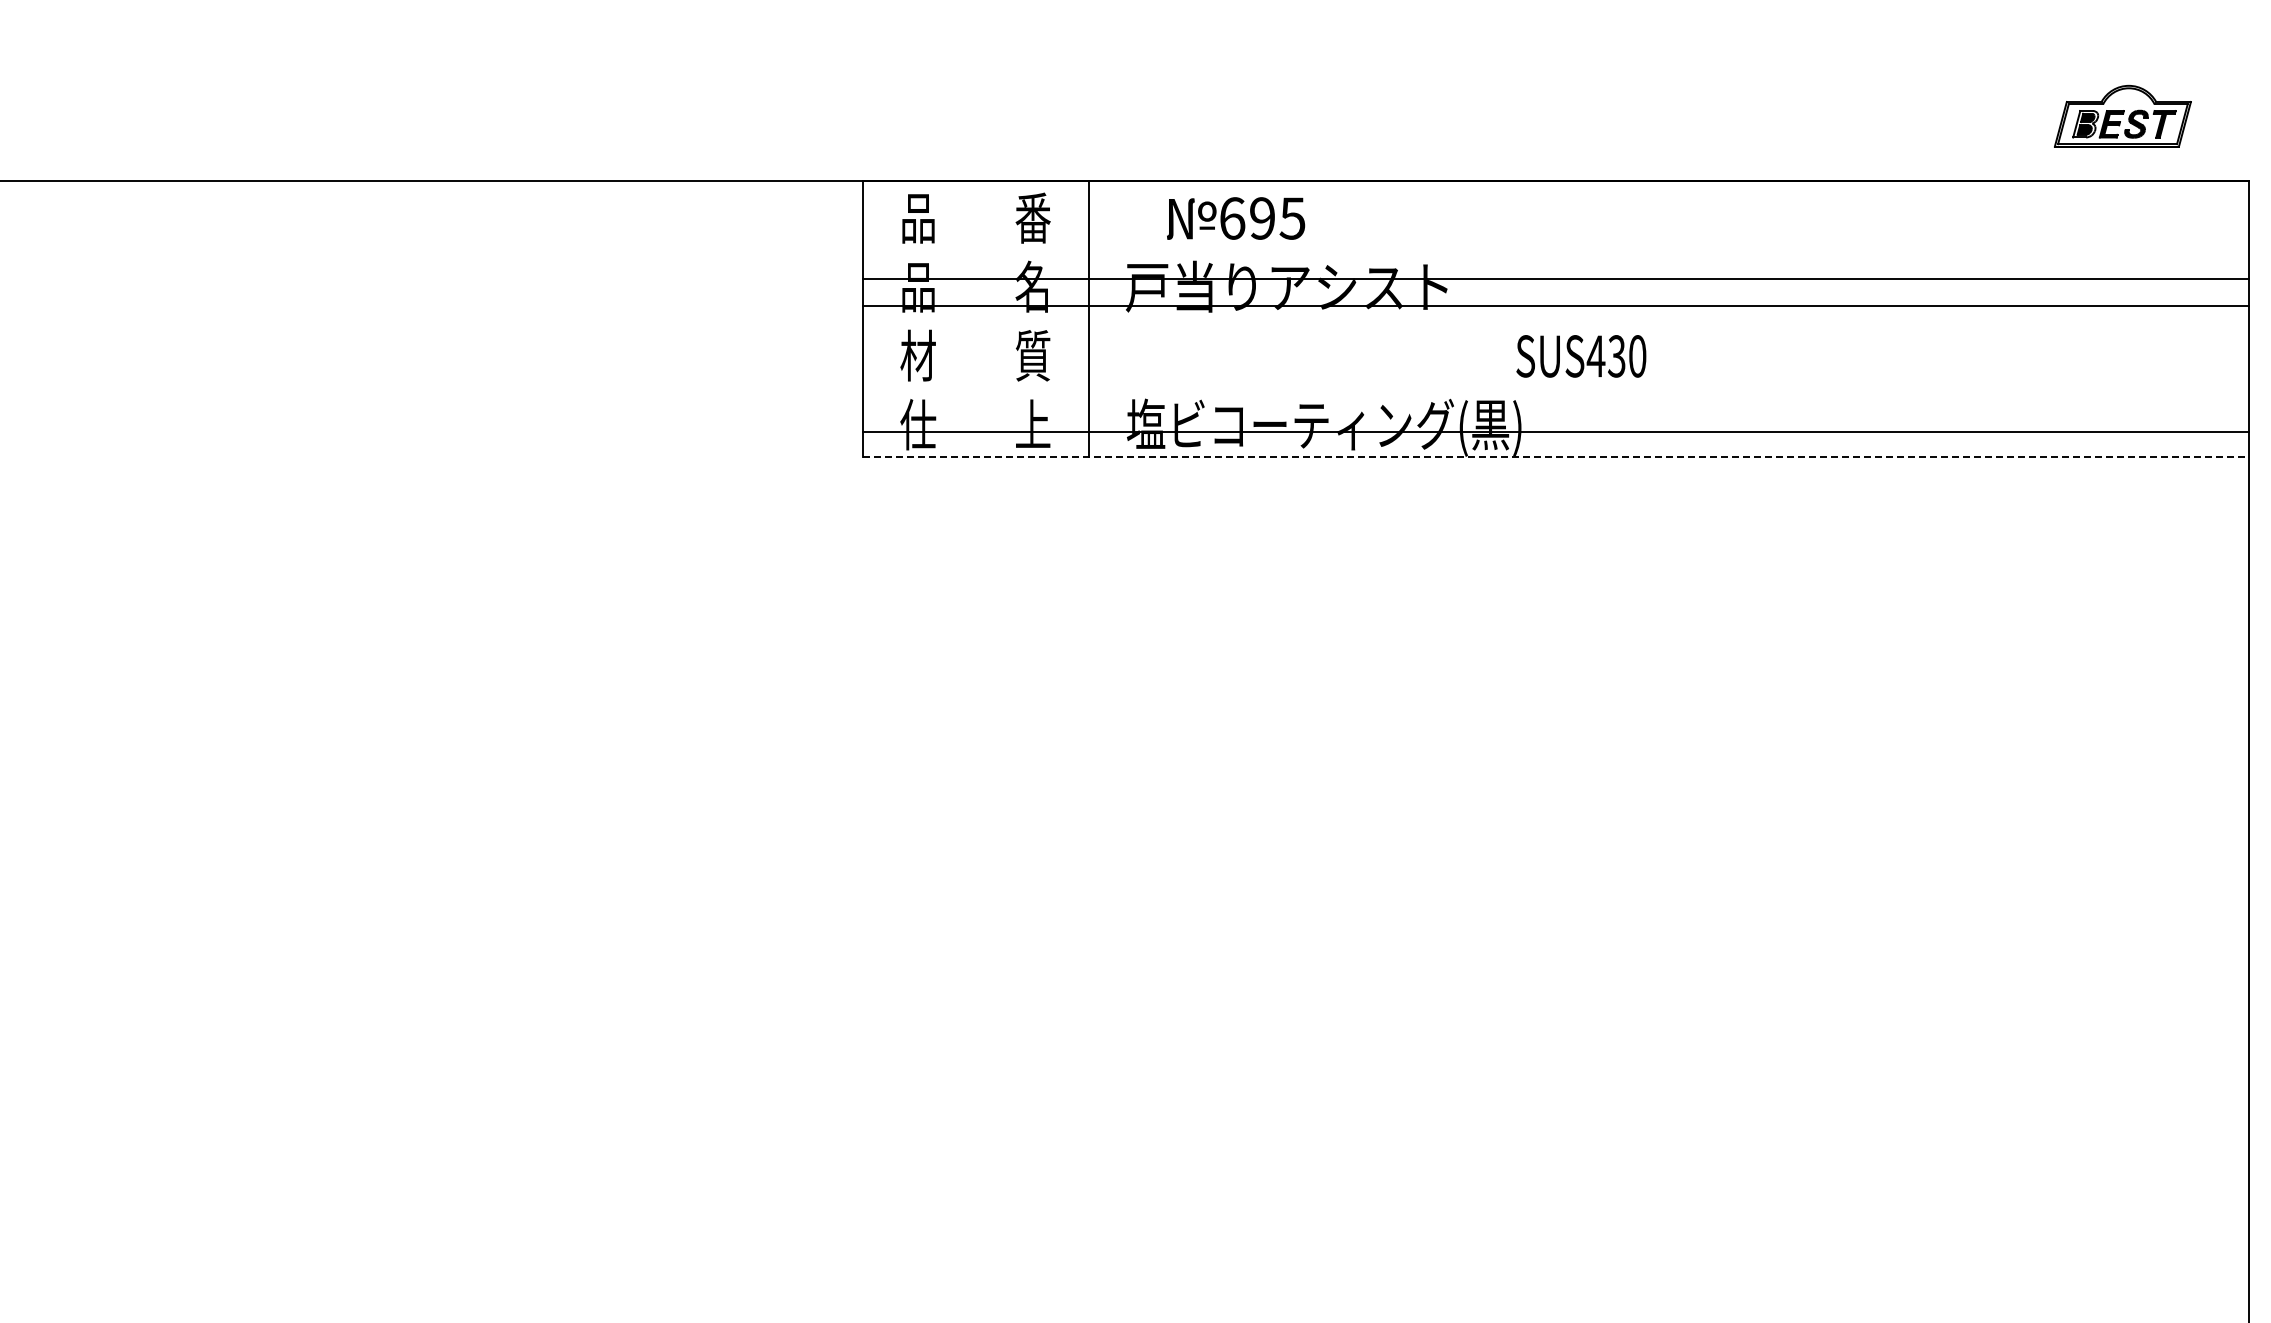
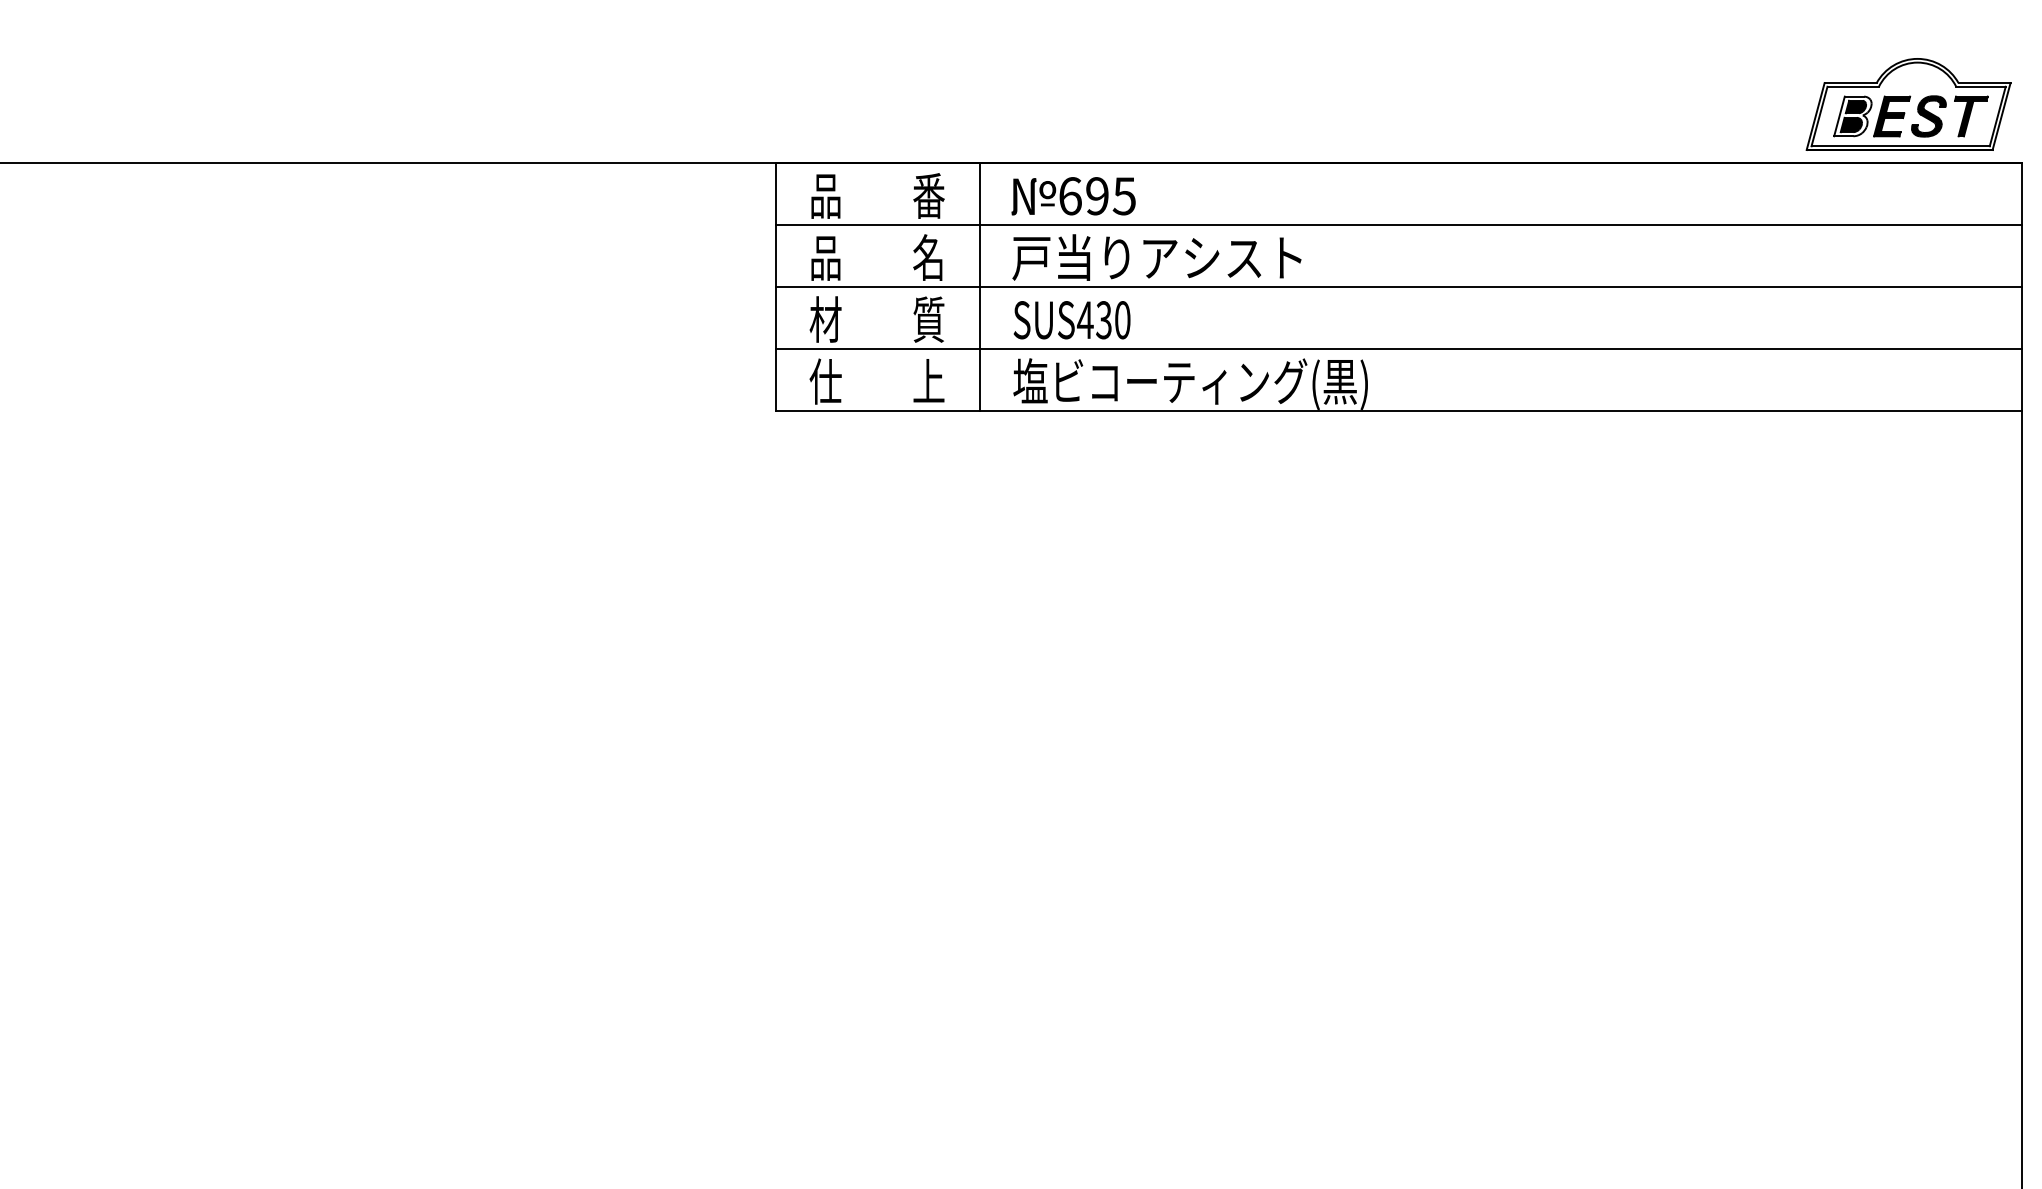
part: (2122, 115) -> (1908, 103), size x1.67
text: (1236, 218) -> (1074, 196), moved
line: (1556, 279) -> (1399, 287), moved
line: (1556, 306) -> (1399, 225), moved
text: (1581, 356) -> (1072, 320), moved
line: (1556, 432) -> (1399, 349), moved
line: (1556, 456) -> (1399, 410), dashed -> solid

